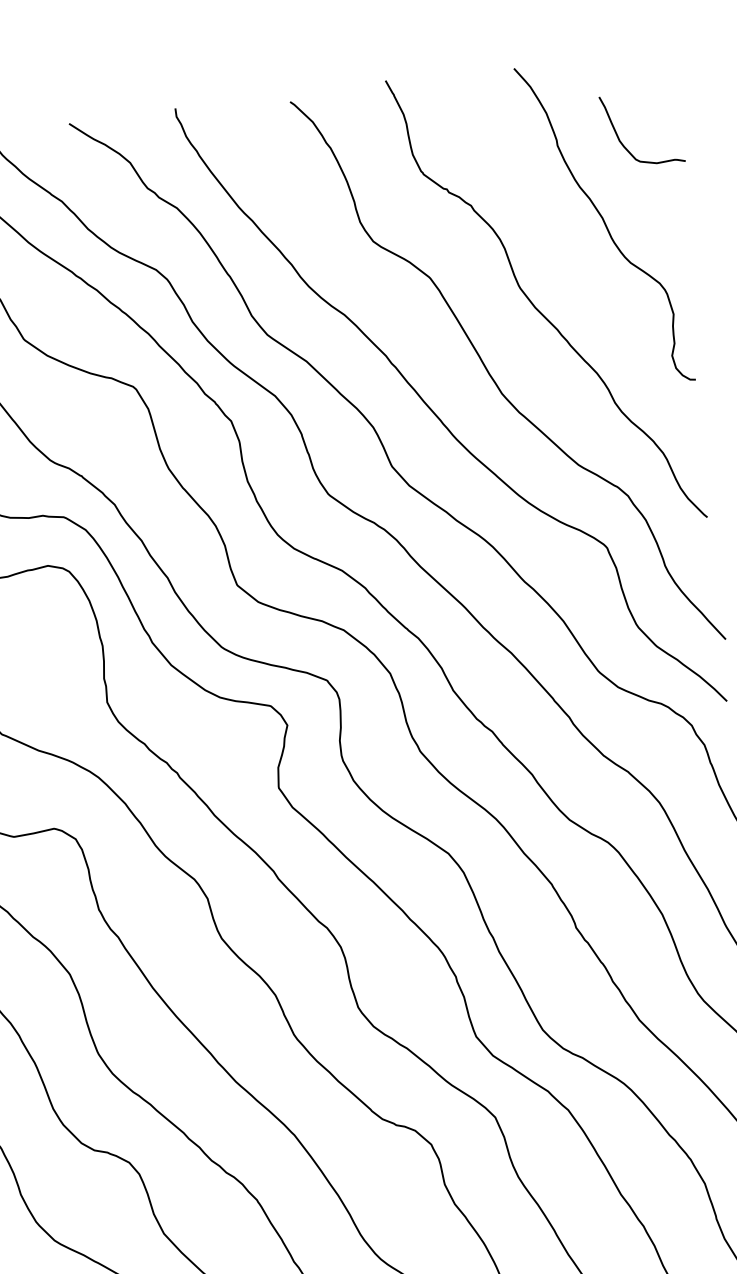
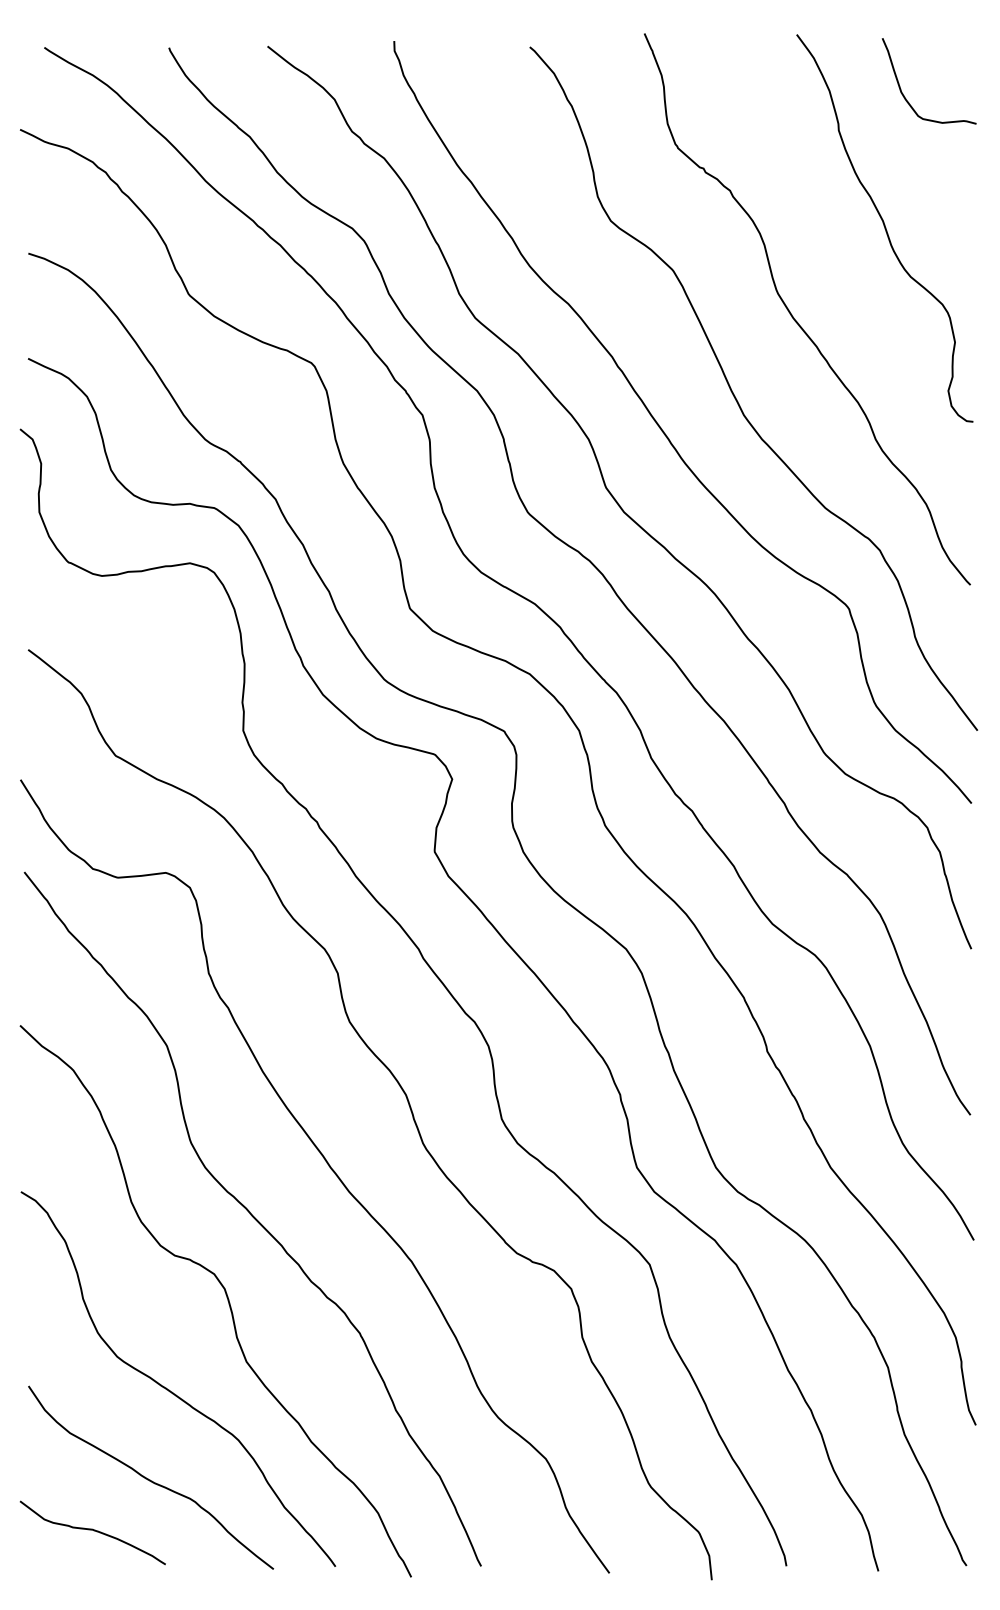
curve: (621, 141) -> (903, 93), moved

